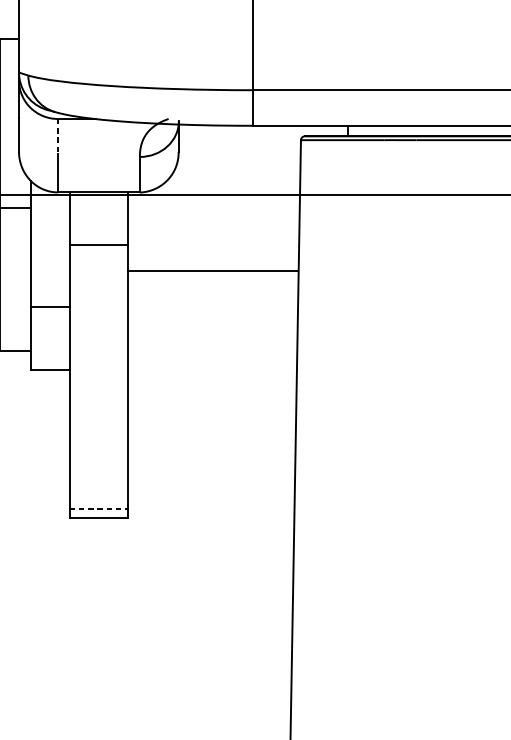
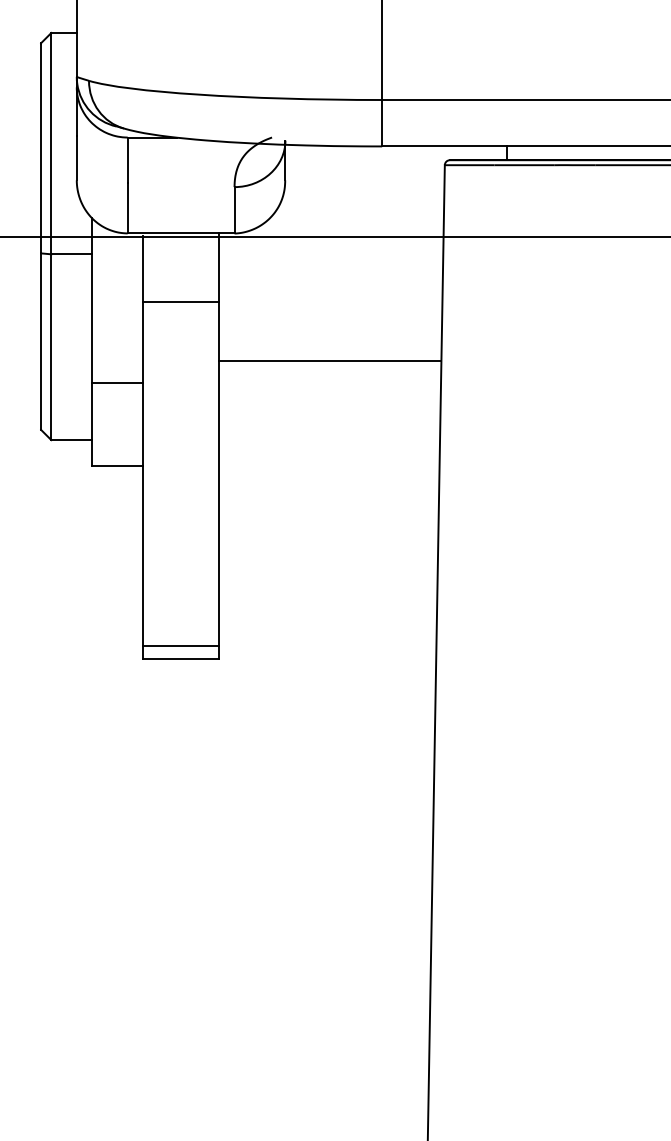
line: (57, 136) -> (127, 160), dashed -> solid
line: (213, 271) -> (330, 361), moved
line: (99, 508) -> (181, 646), dashed -> solid

